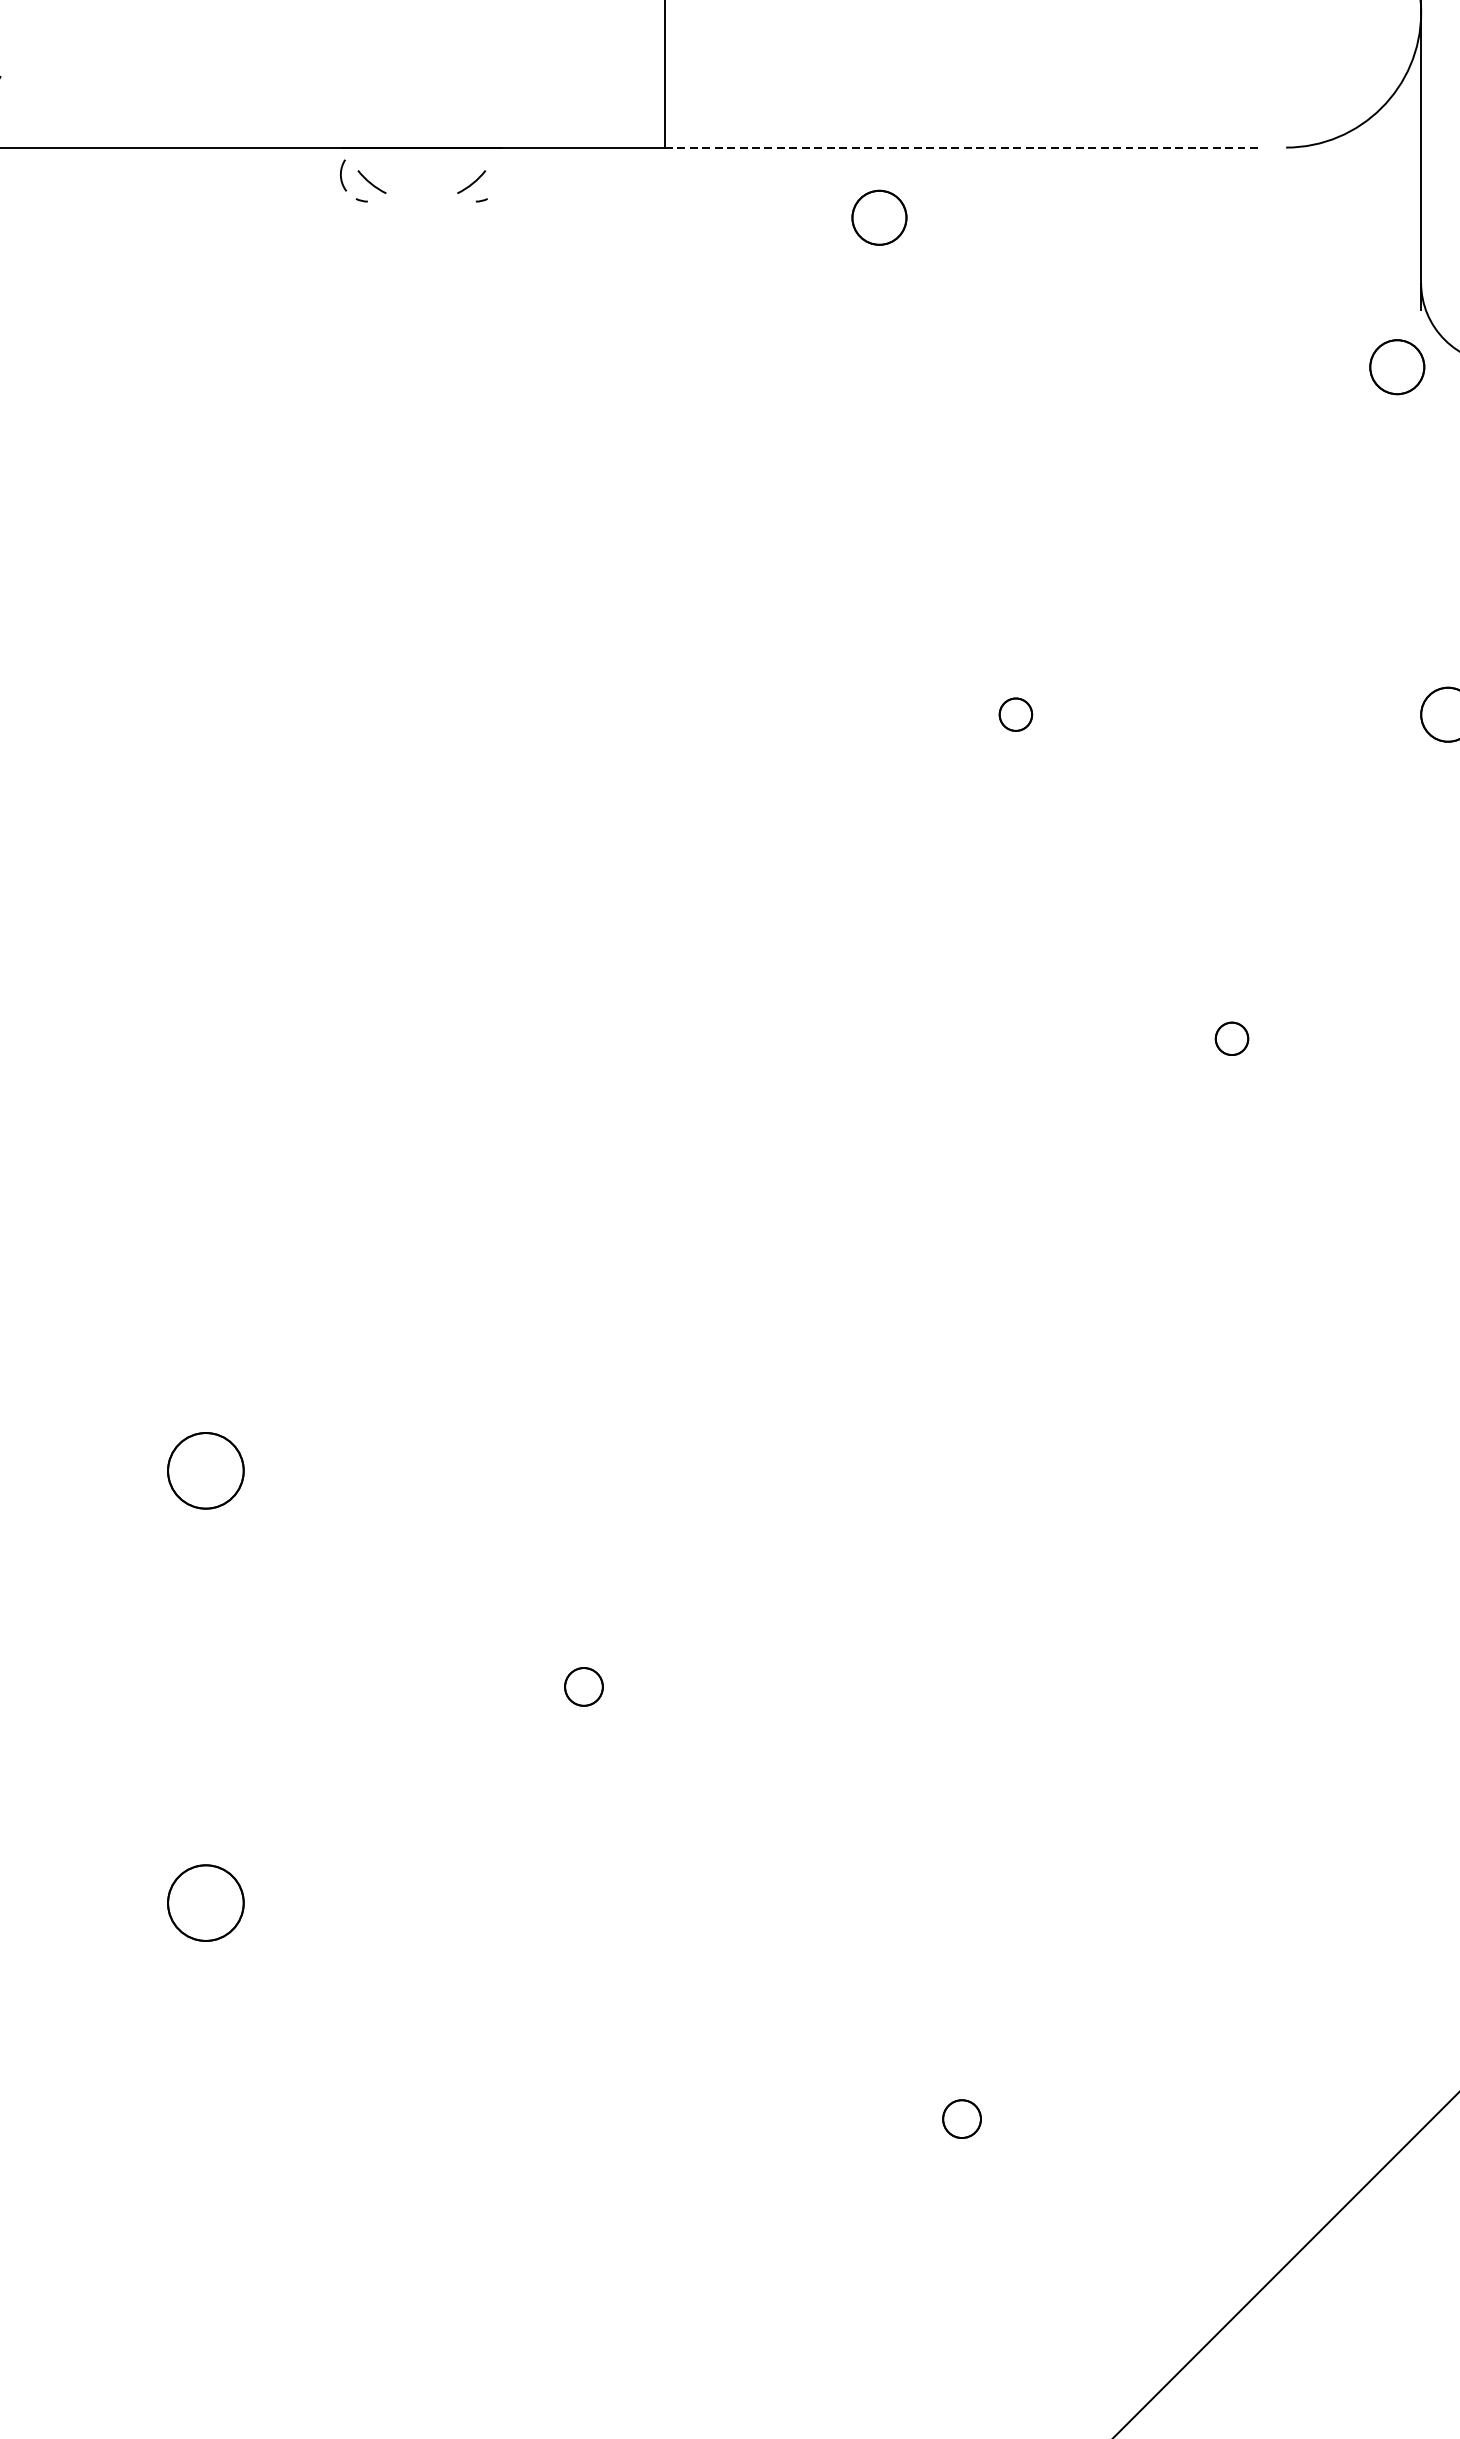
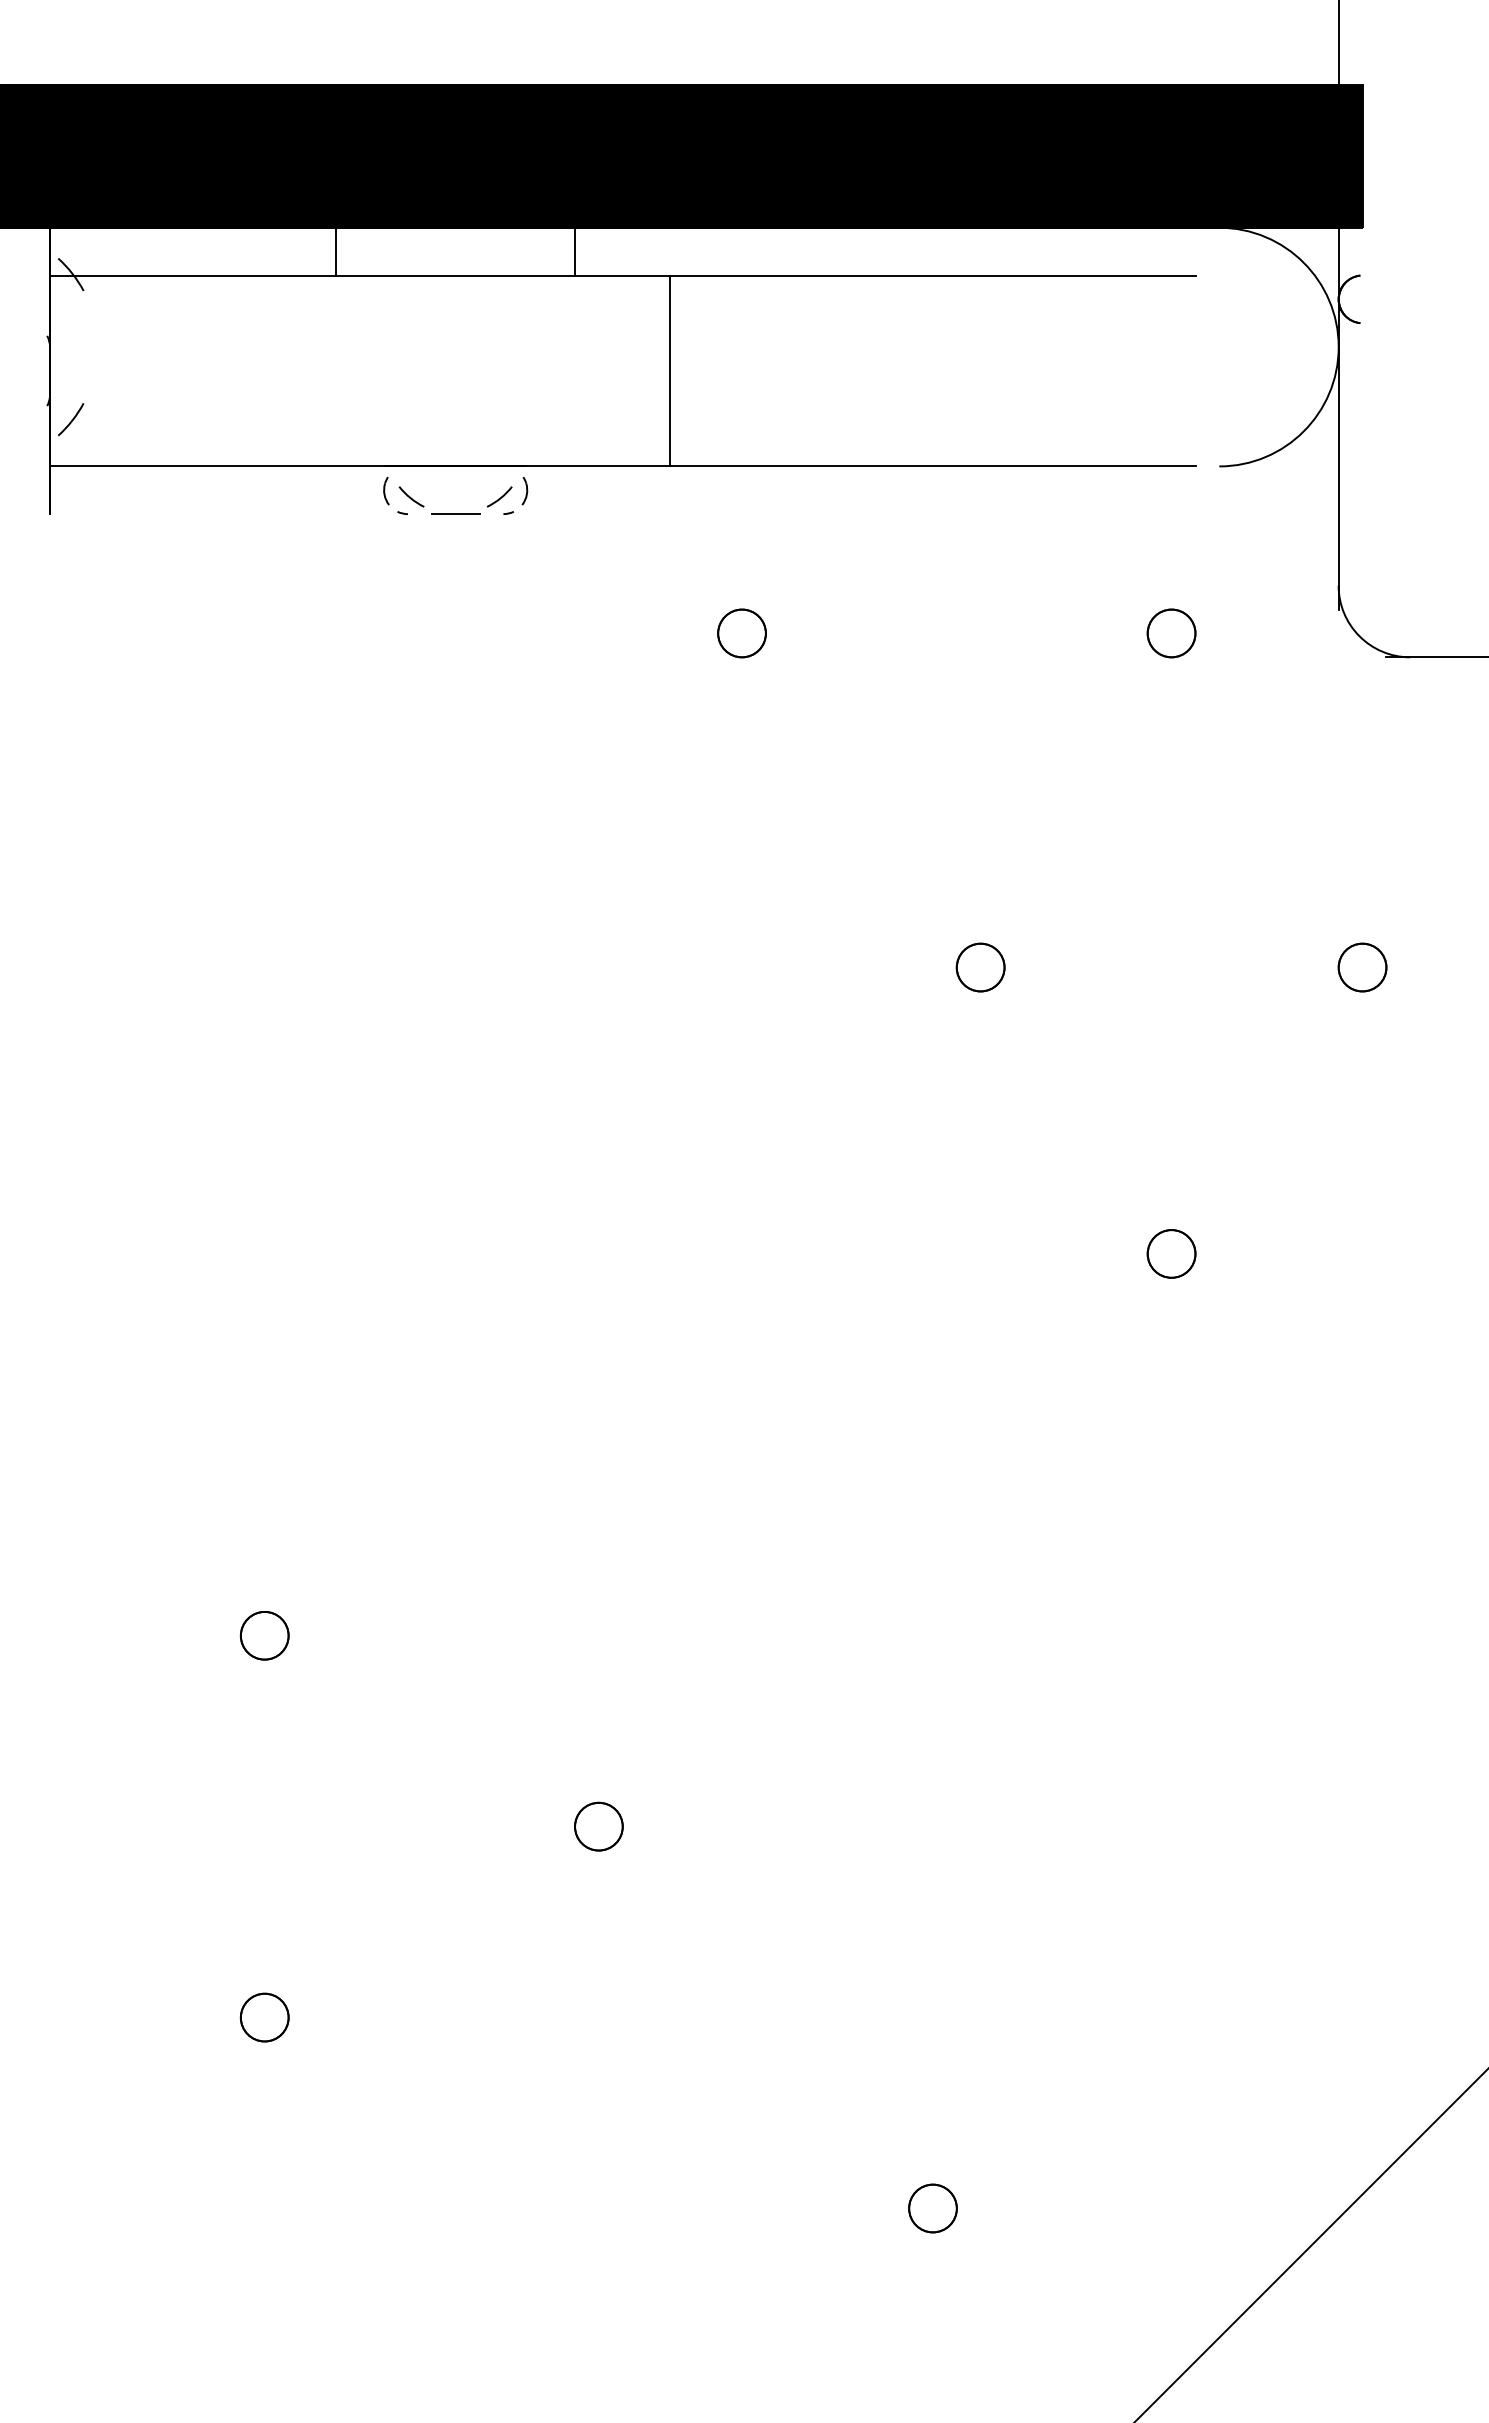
line: (961, 147) -> (932, 466), dashed -> solid
part: (499, 175) -> (524, 491), added
line: (421, 202) -> (455, 514), added
part: (878, 217) -> (741, 633), moved
part: (1397, 367) -> (1171, 633), moved
part: (1015, 714) -> (980, 967), size x1.67
part: (1231, 1038) -> (1171, 1253), size x1.67
part: (205, 1470) -> (264, 1635), size x0.71
part: (583, 1686) -> (598, 1826), size x1.43
part: (205, 1902) -> (264, 2017), size x0.71
part: (961, 2119) -> (932, 2208), size x1.43

